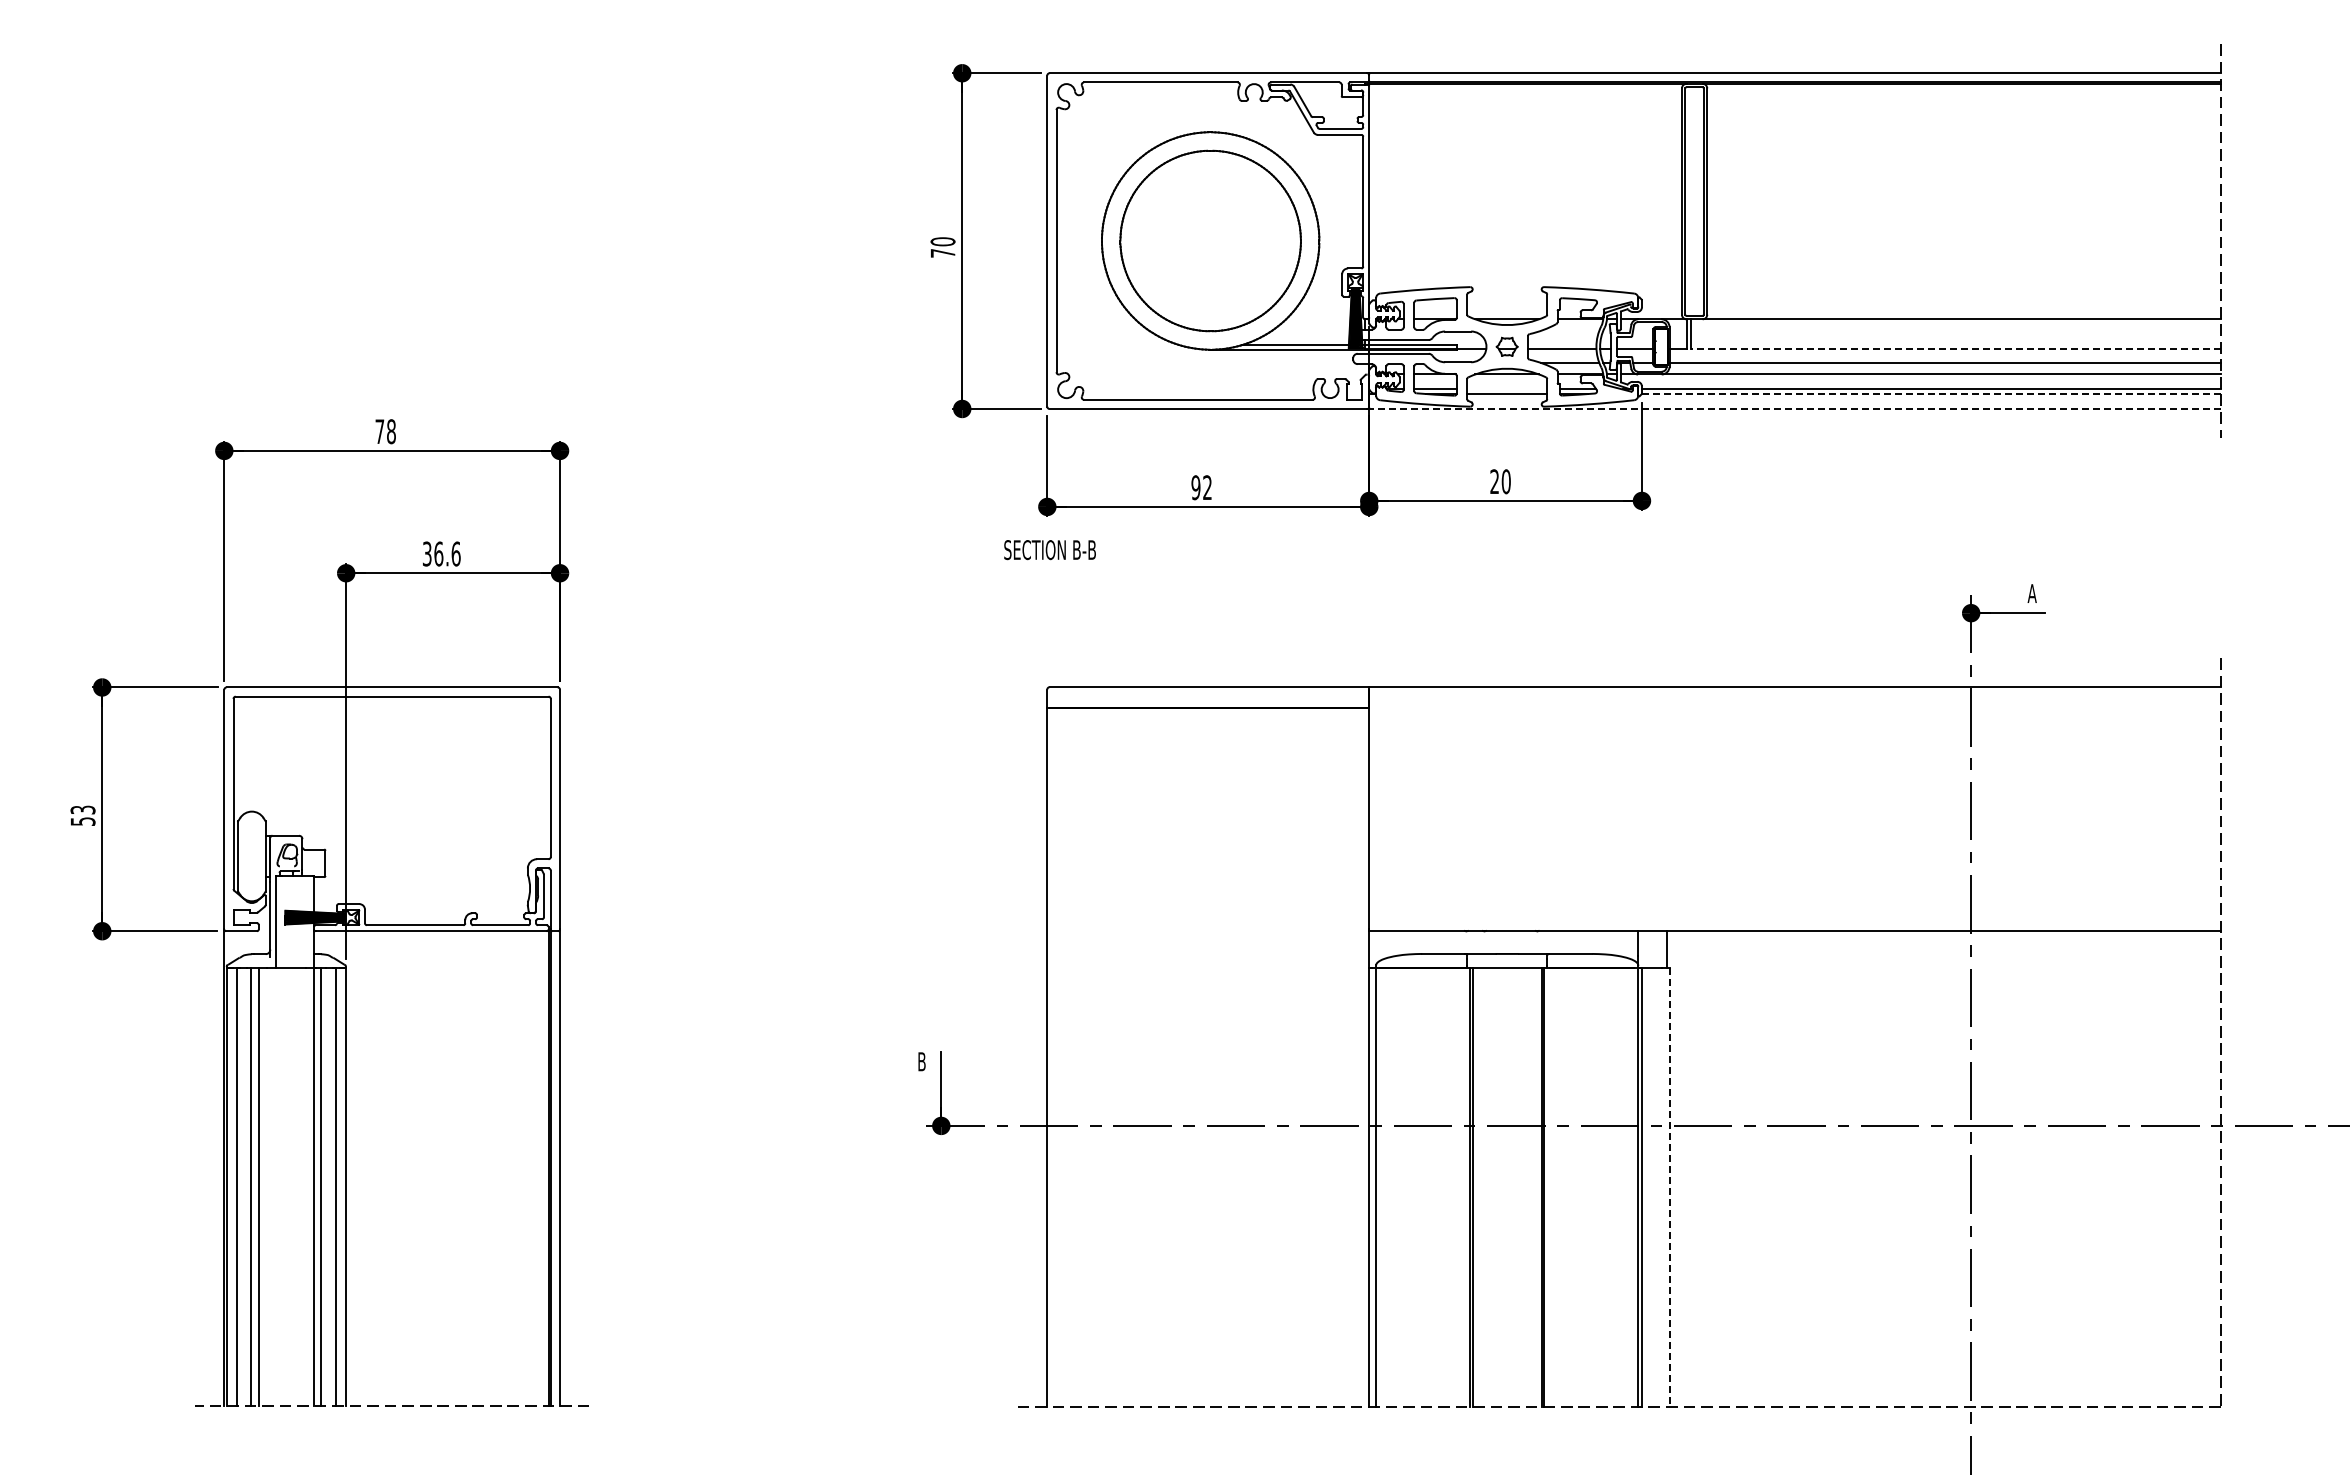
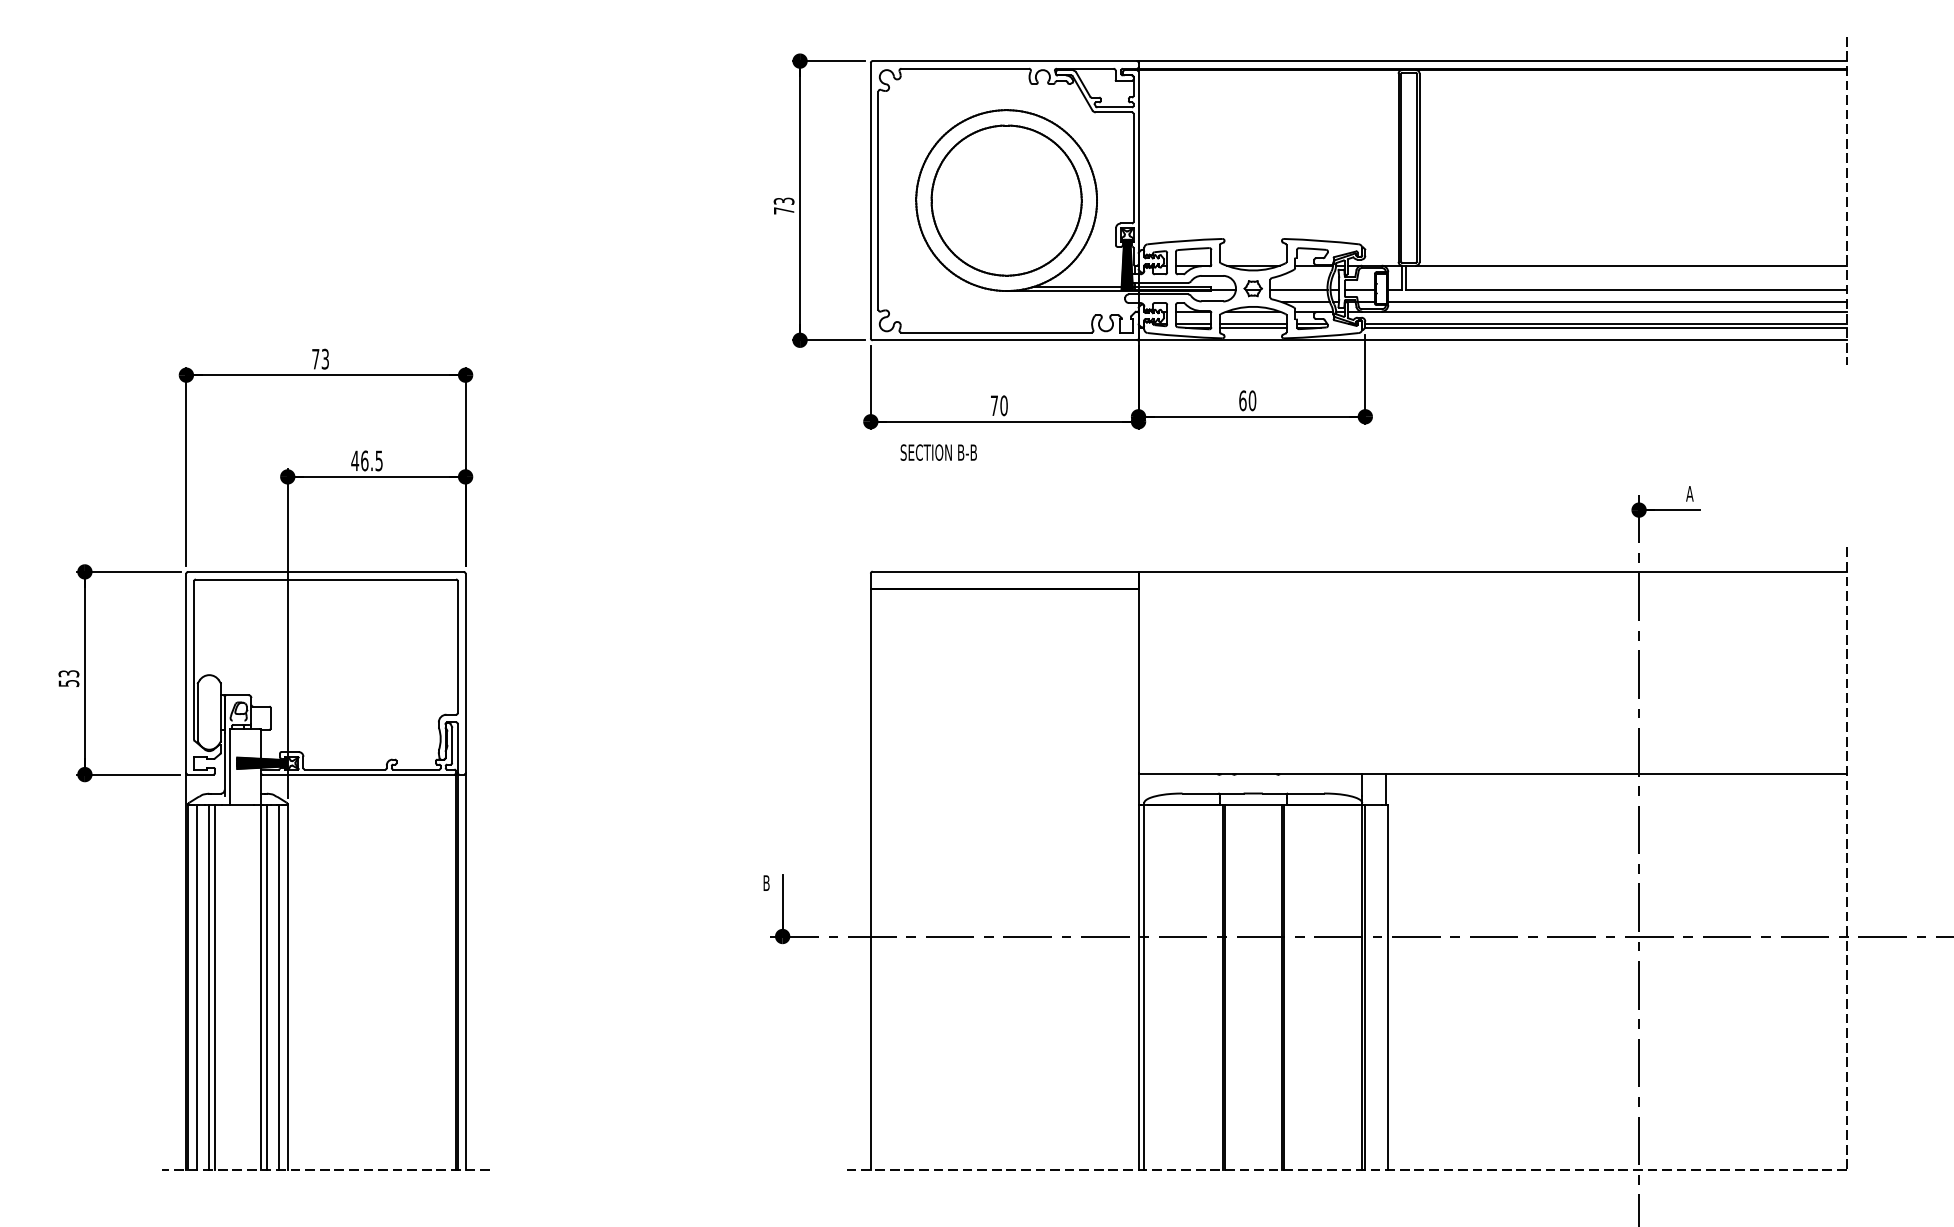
text: (942, 241) -> (783, 201), 70 -> 73
line: (1955, 348) -> (1626, 290), dashed -> solid
line: (1507, 389) -> (1253, 324), added
line: (1931, 394) -> (1606, 328), dashed -> solid
line: (1795, 408) -> (1493, 339), dashed -> solid
text: (391, 431) -> (325, 359), 78 -> 73
text: (1494, 481) -> (1242, 400), 20 -> 60
text: (1201, 487) -> (999, 405), 92 -> 70
text: (1049, 550) -> (938, 453), moved
text: (441, 553) -> (367, 460), 36.6 -> 46.5
line: (1669, 1187) -> (1388, 987), dashed -> solid

